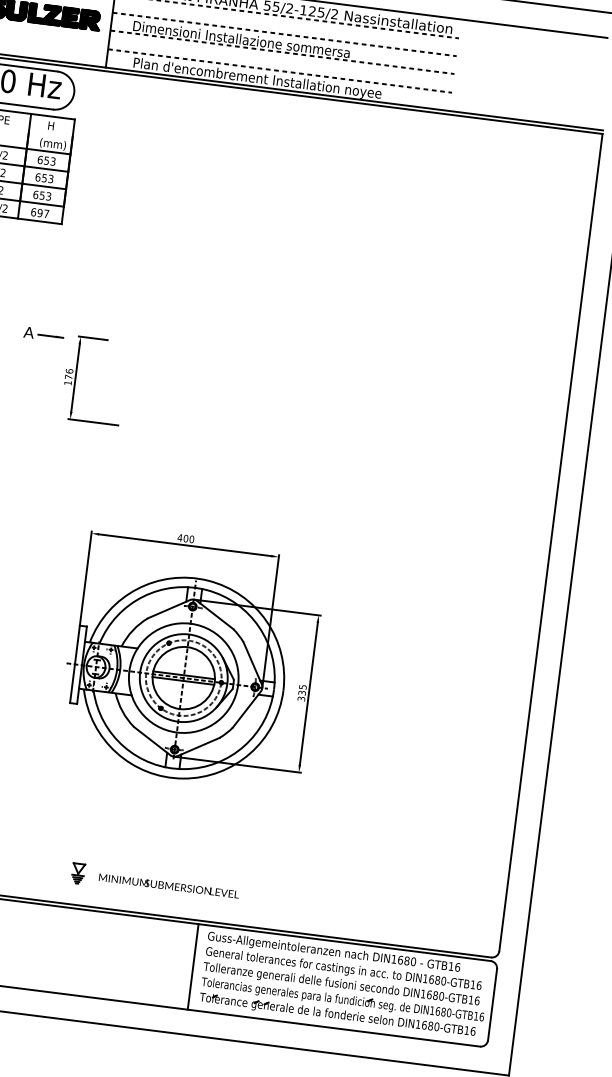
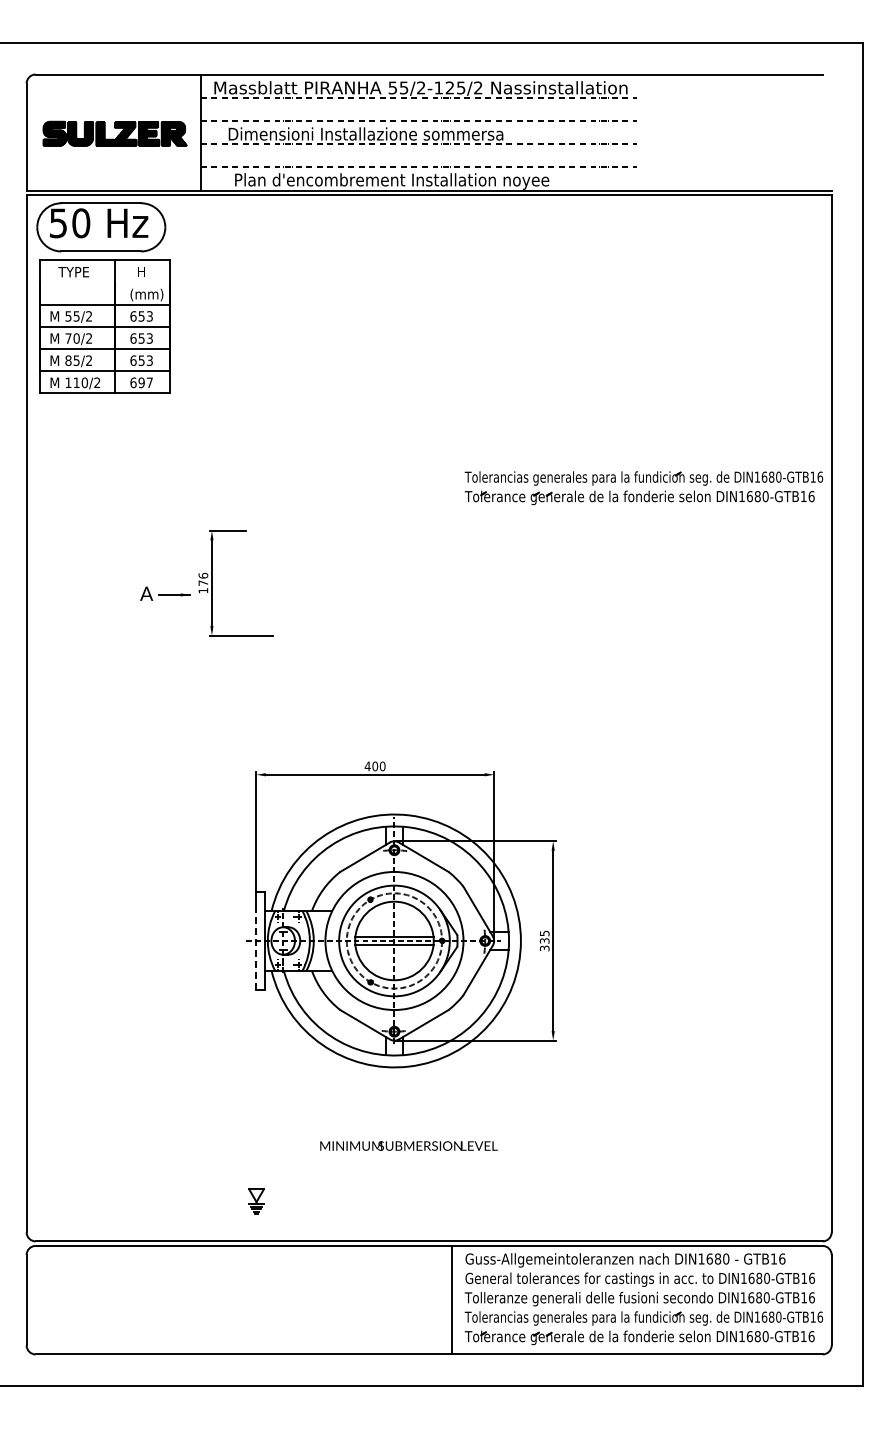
part: (43, 334) -> (165, 593), moved
part: (425, 346) -> (643, 488), added
line: (74, 671) -> (256, 950), solid -> dashed
part: (78, 873) -> (256, 1201), moved
text: (168, 885) -> (408, 1145), moved

